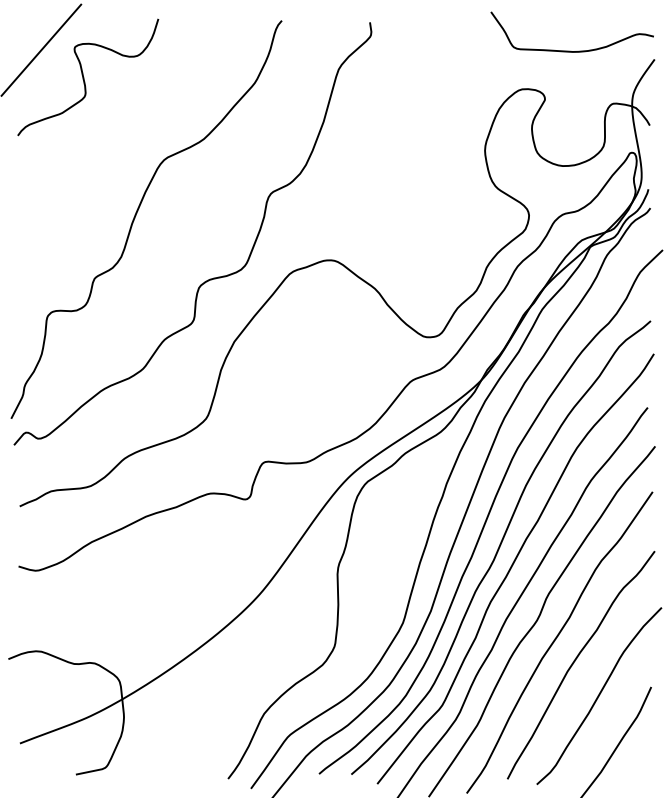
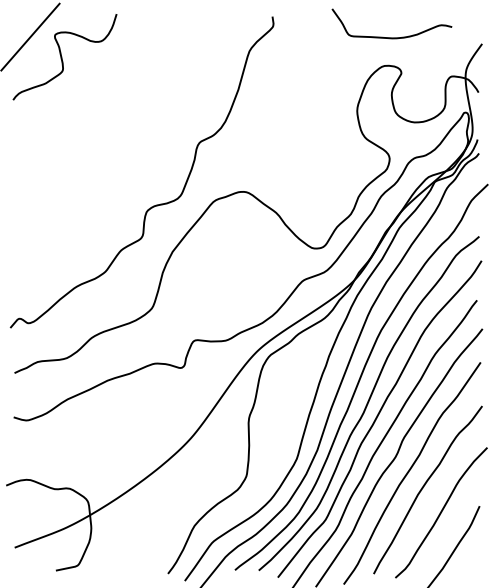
curve: (570, 50) -> (390, 37), moved
curve: (136, 215) -> (100, 158), removed

